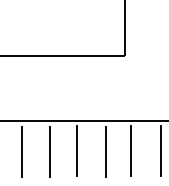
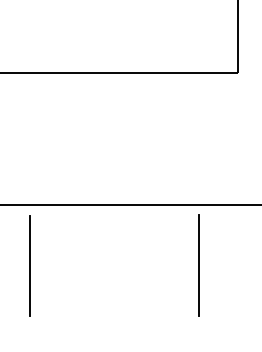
line: (77, 150) -> (142, 263), removed
line: (131, 150) -> (251, 263), removed
line: (49, 151) -> (85, 265), removed

